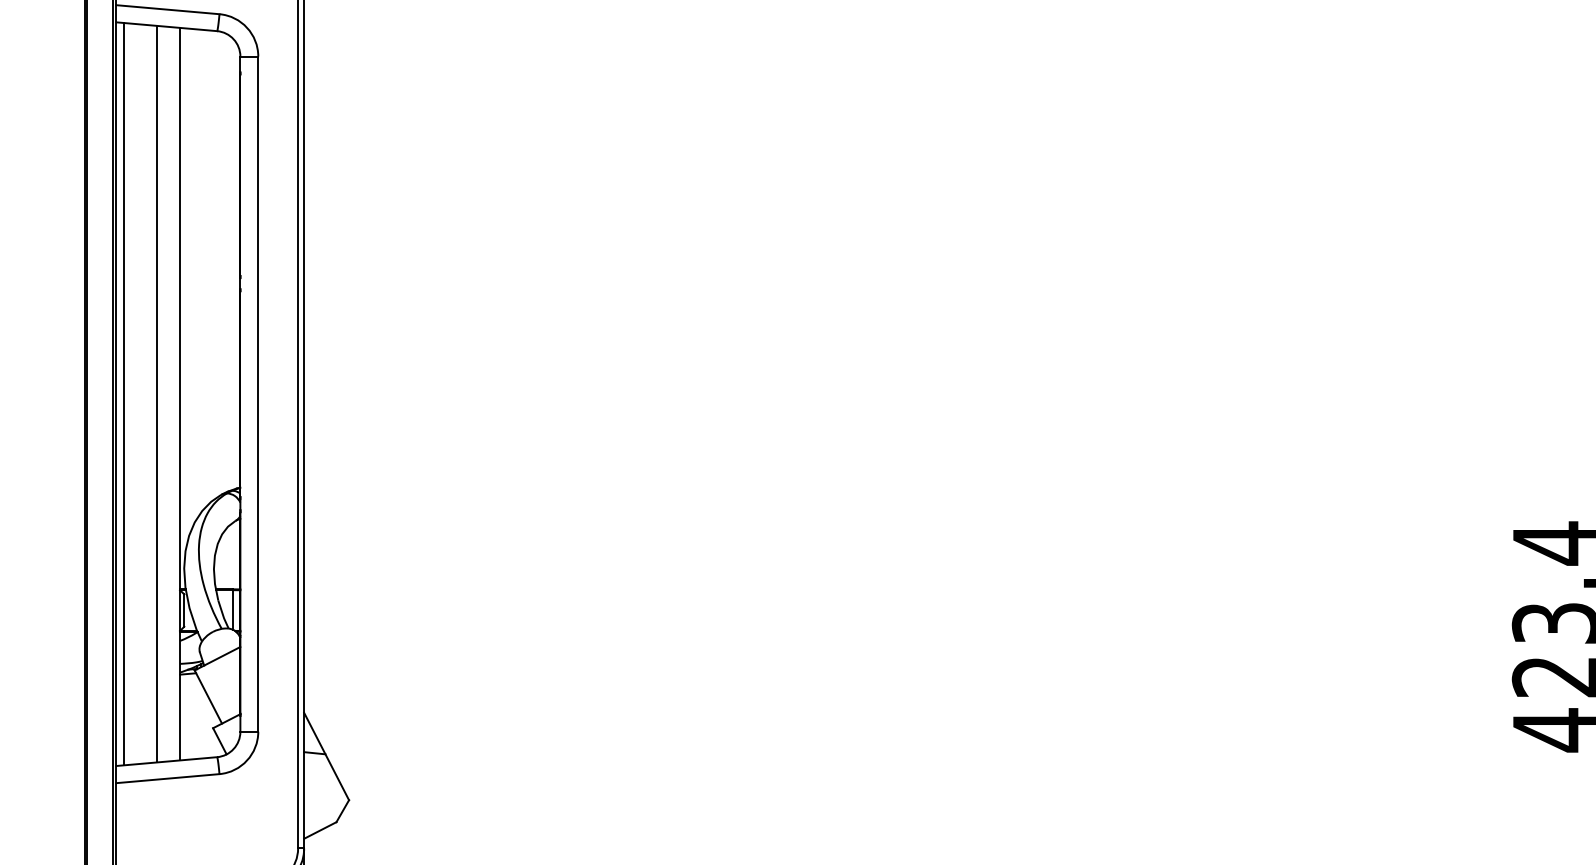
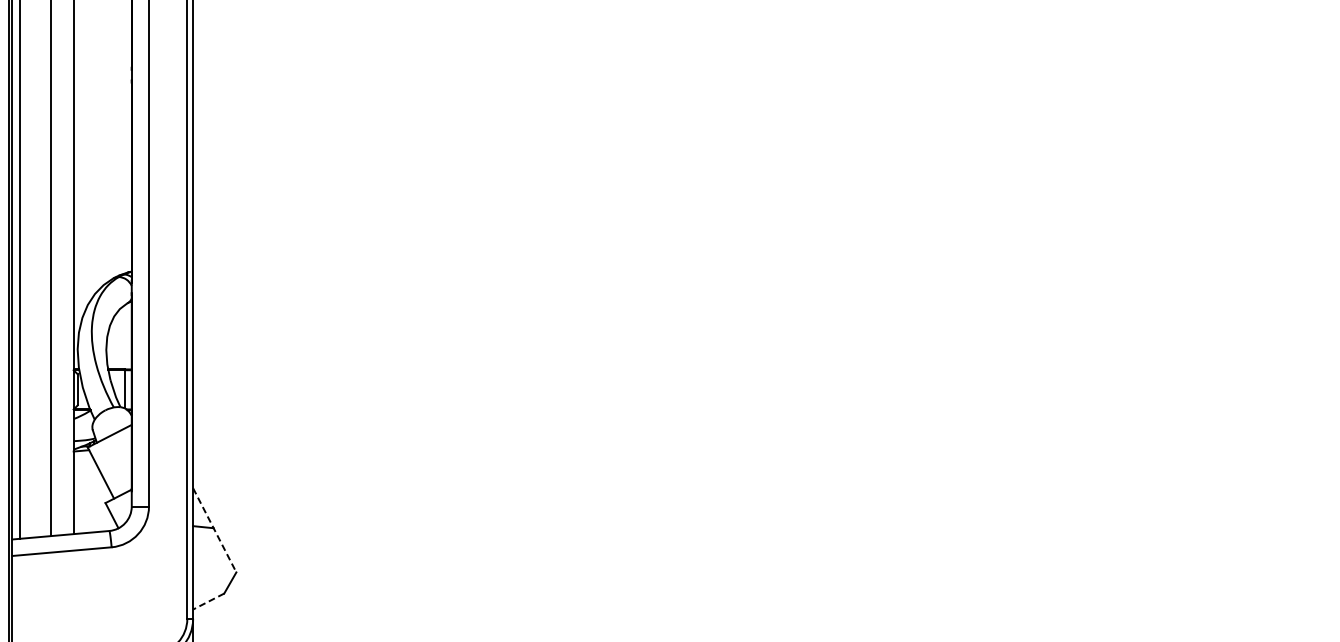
line: (326, 756) -> (214, 530), solid -> dashed
line: (319, 830) -> (207, 601), solid -> dashed

